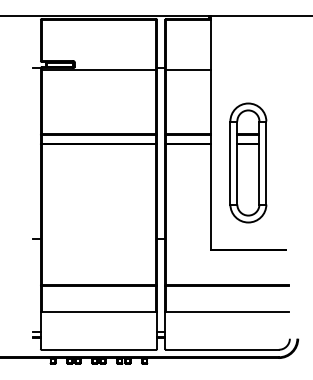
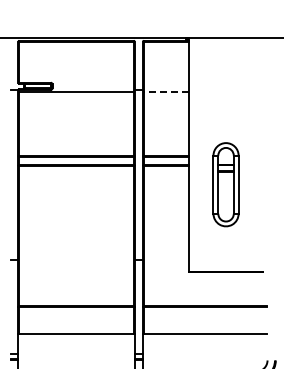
line: (188, 70) -> (166, 92), solid -> dashed
part: (248, 162) -> (226, 184), size x0.7

